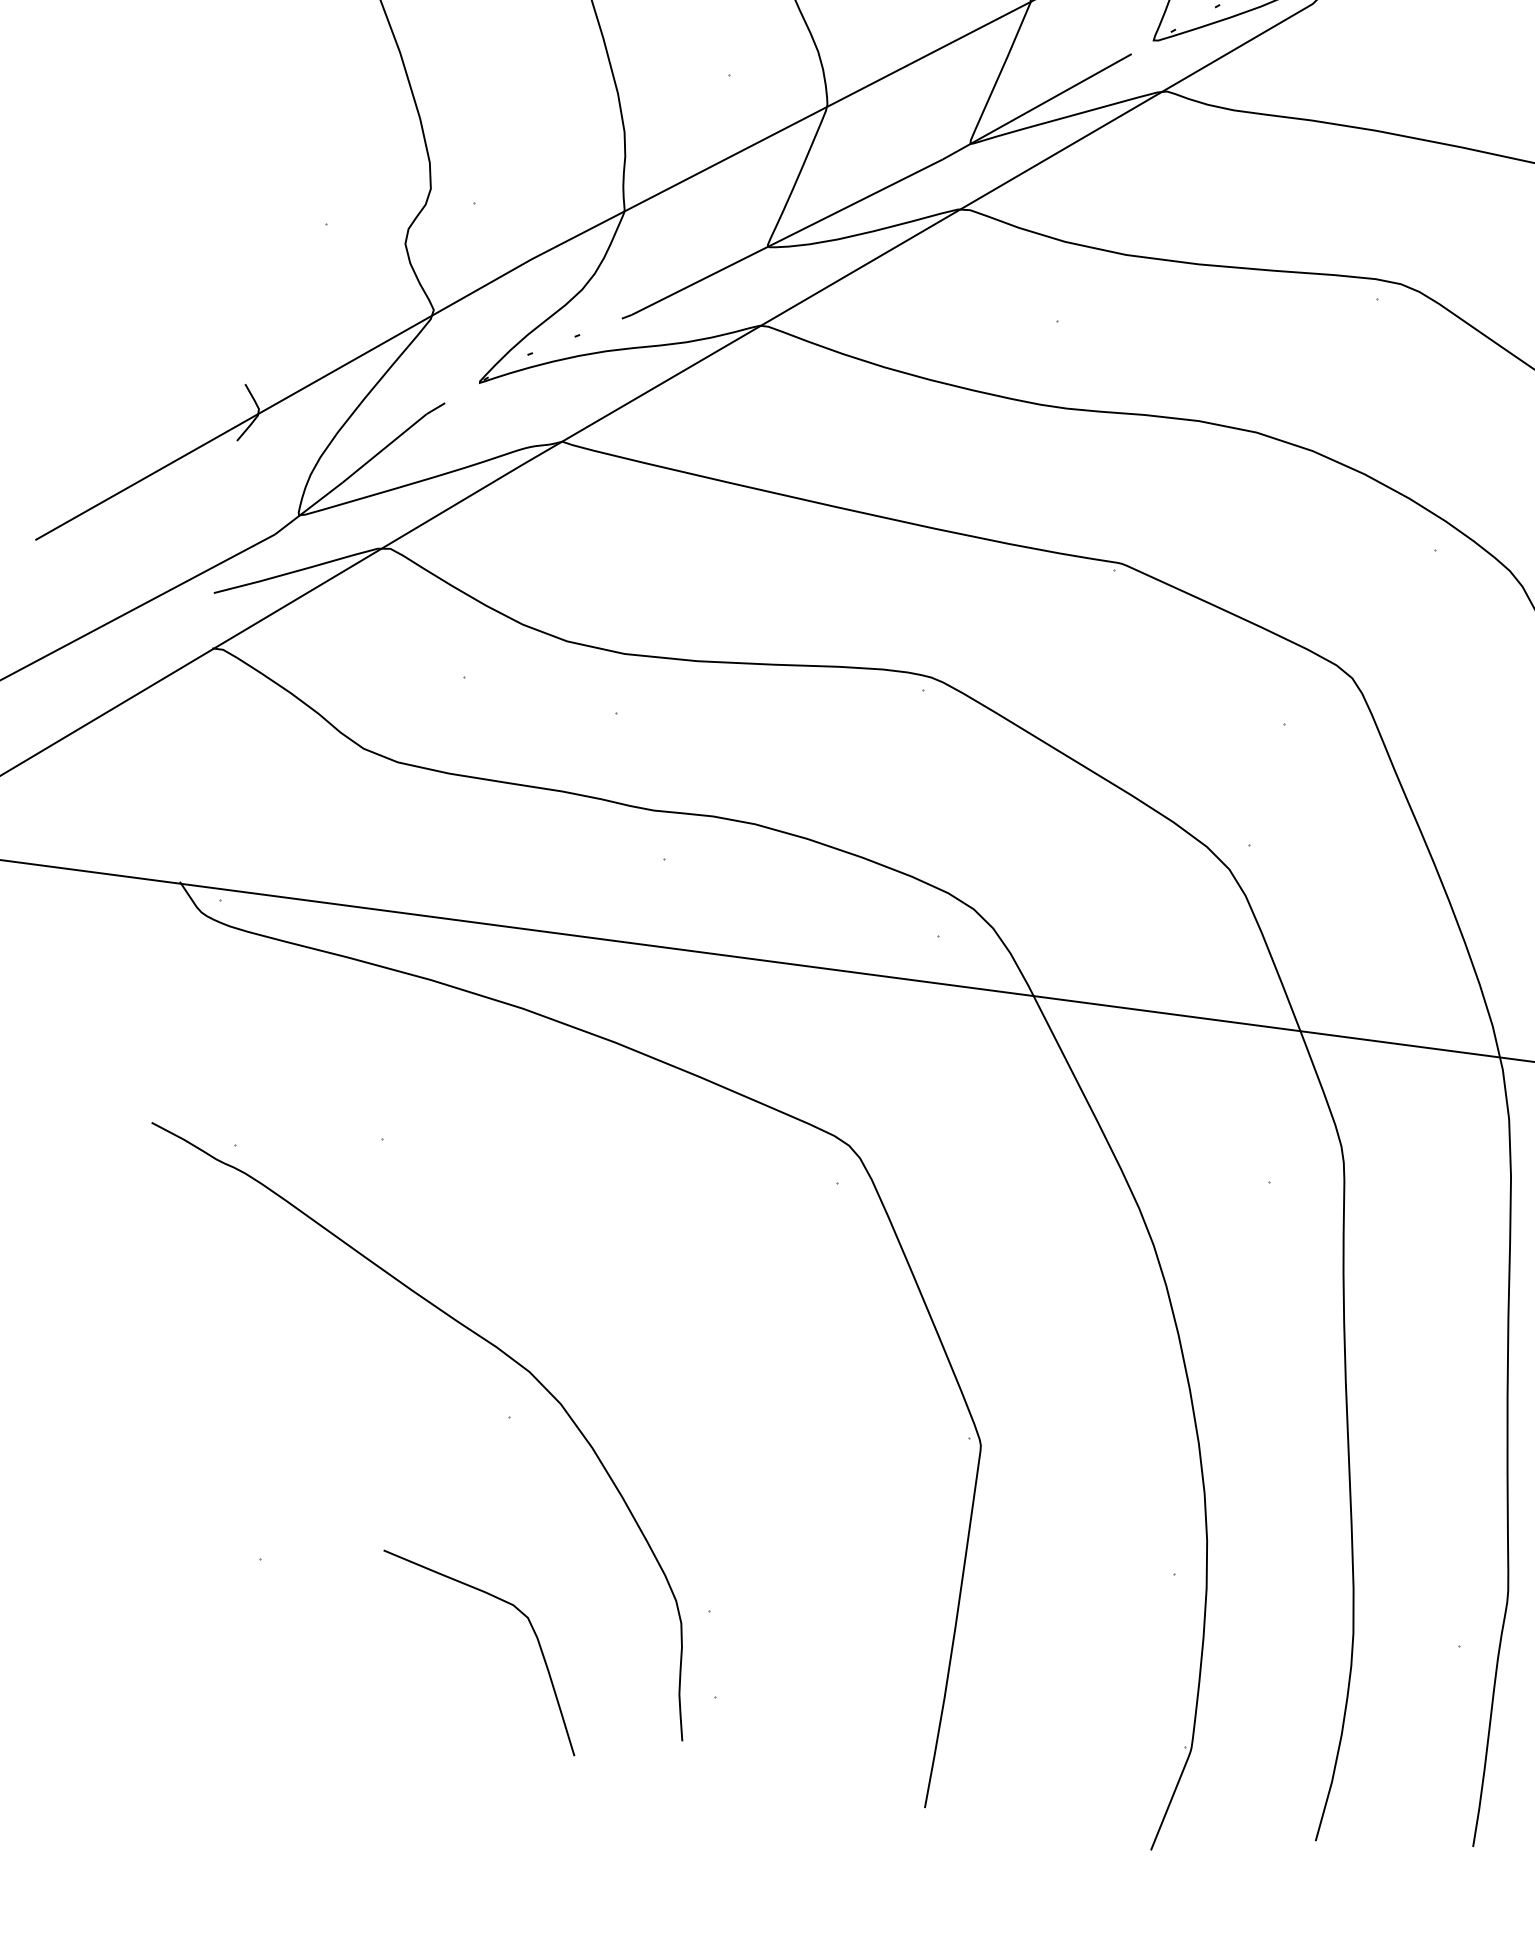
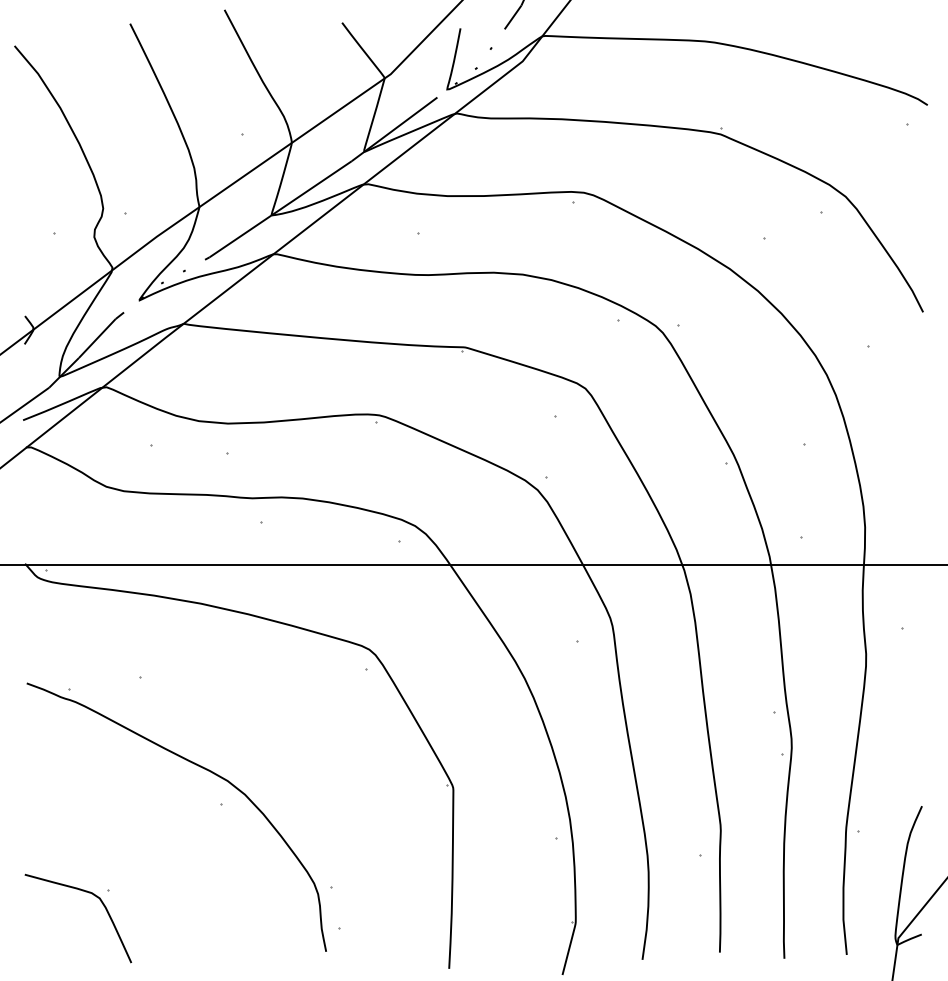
curve: (500, 1602) -> (85, 892), moved

